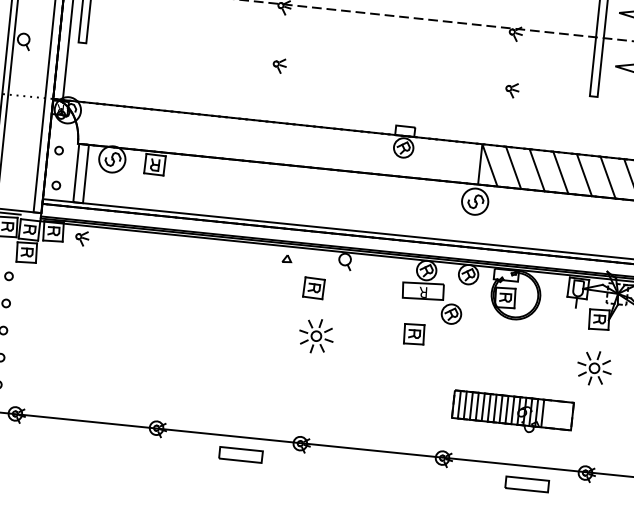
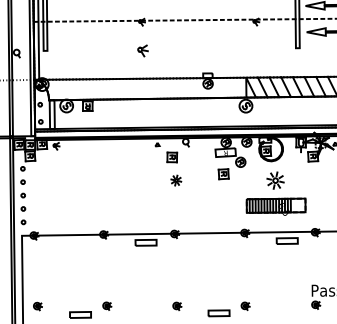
part: (278, 64) -> (142, 50), size x1.6
part: (511, 89) -> (257, 49), removed
part: (317, 335) -> (176, 180), size x0.6
part: (594, 367) -> (275, 180), moved

